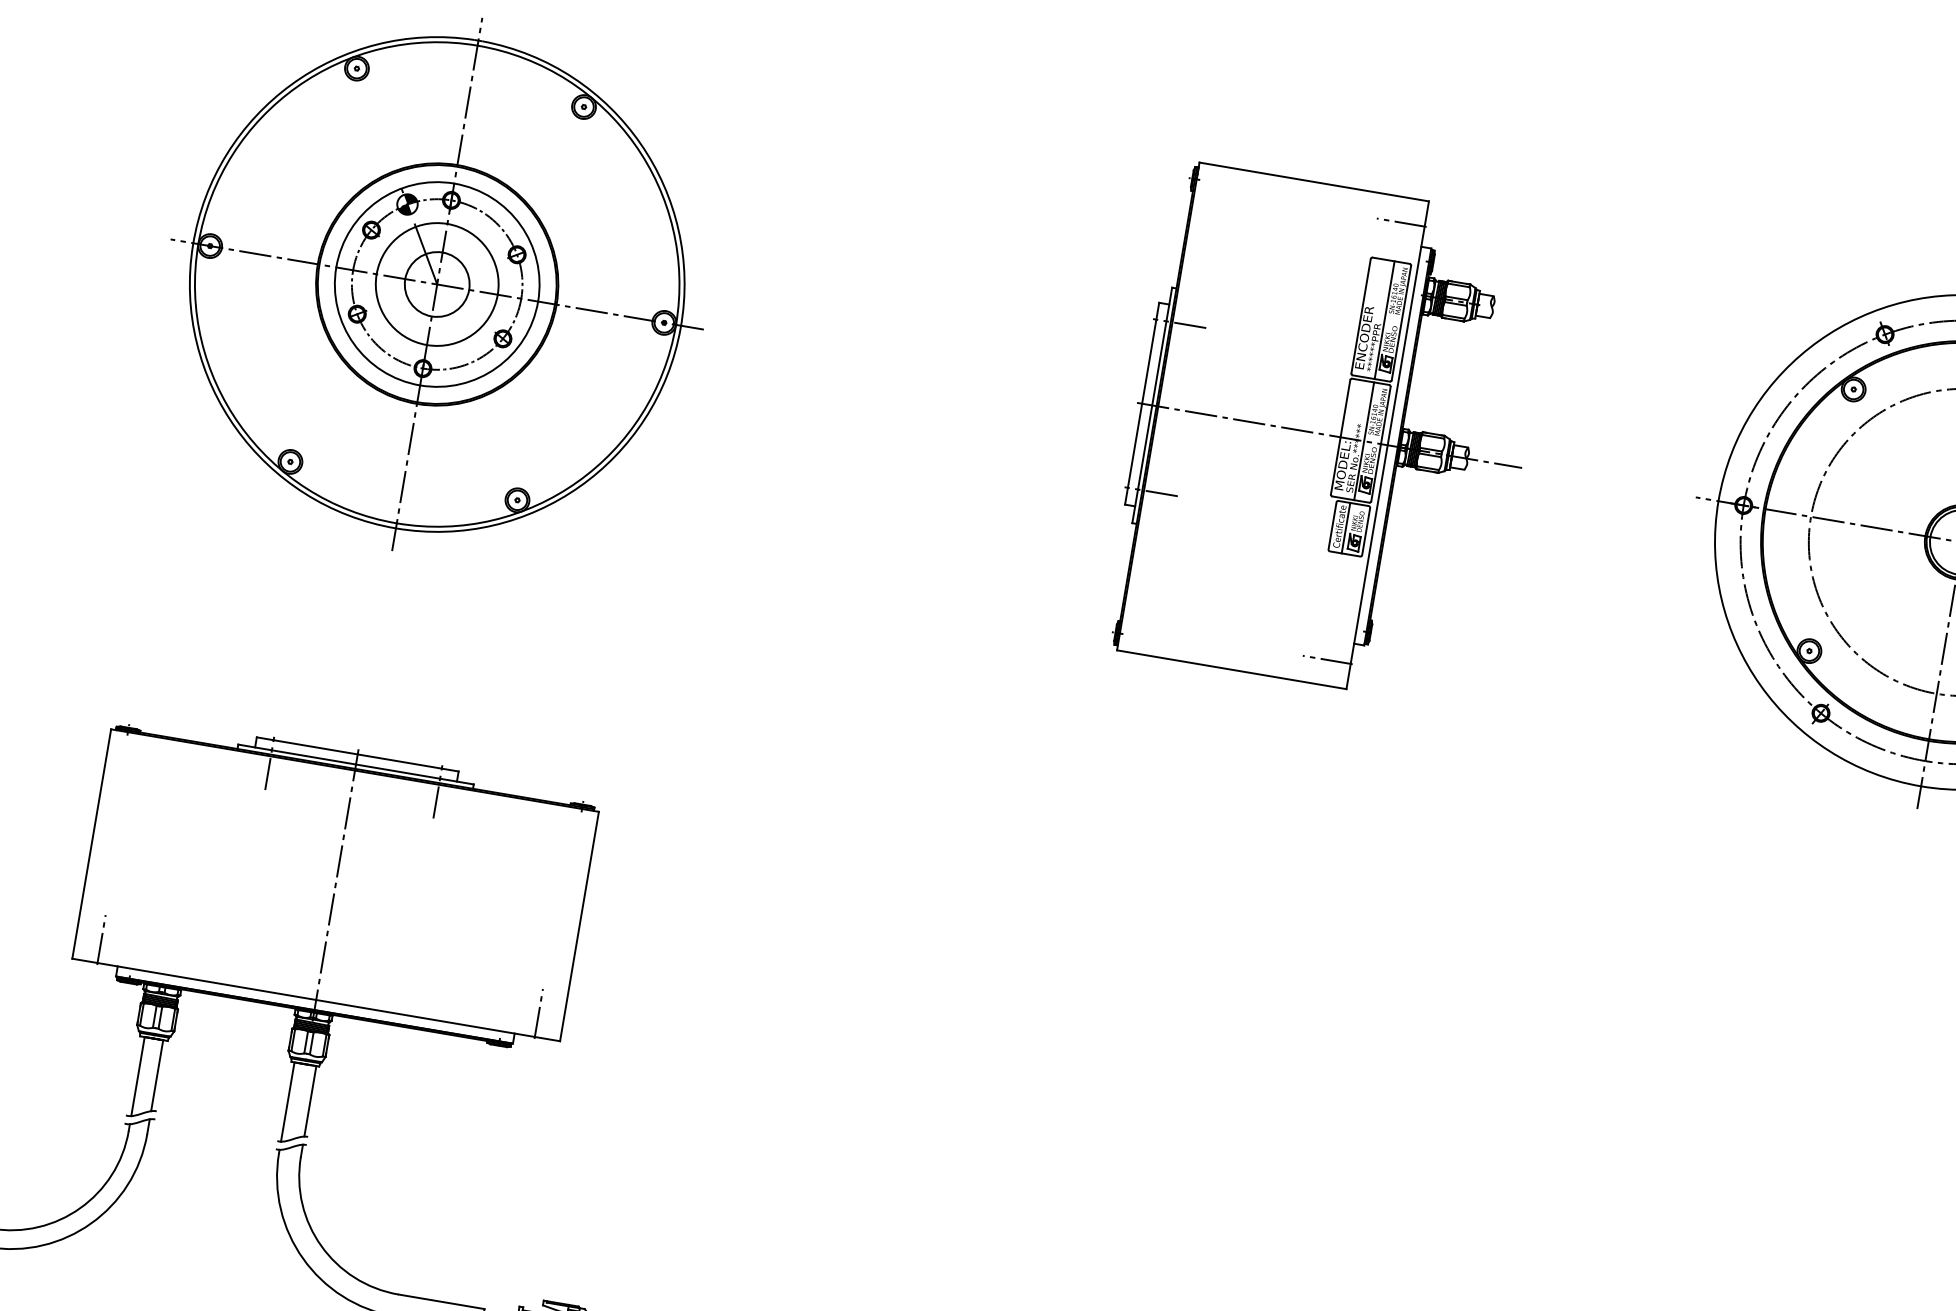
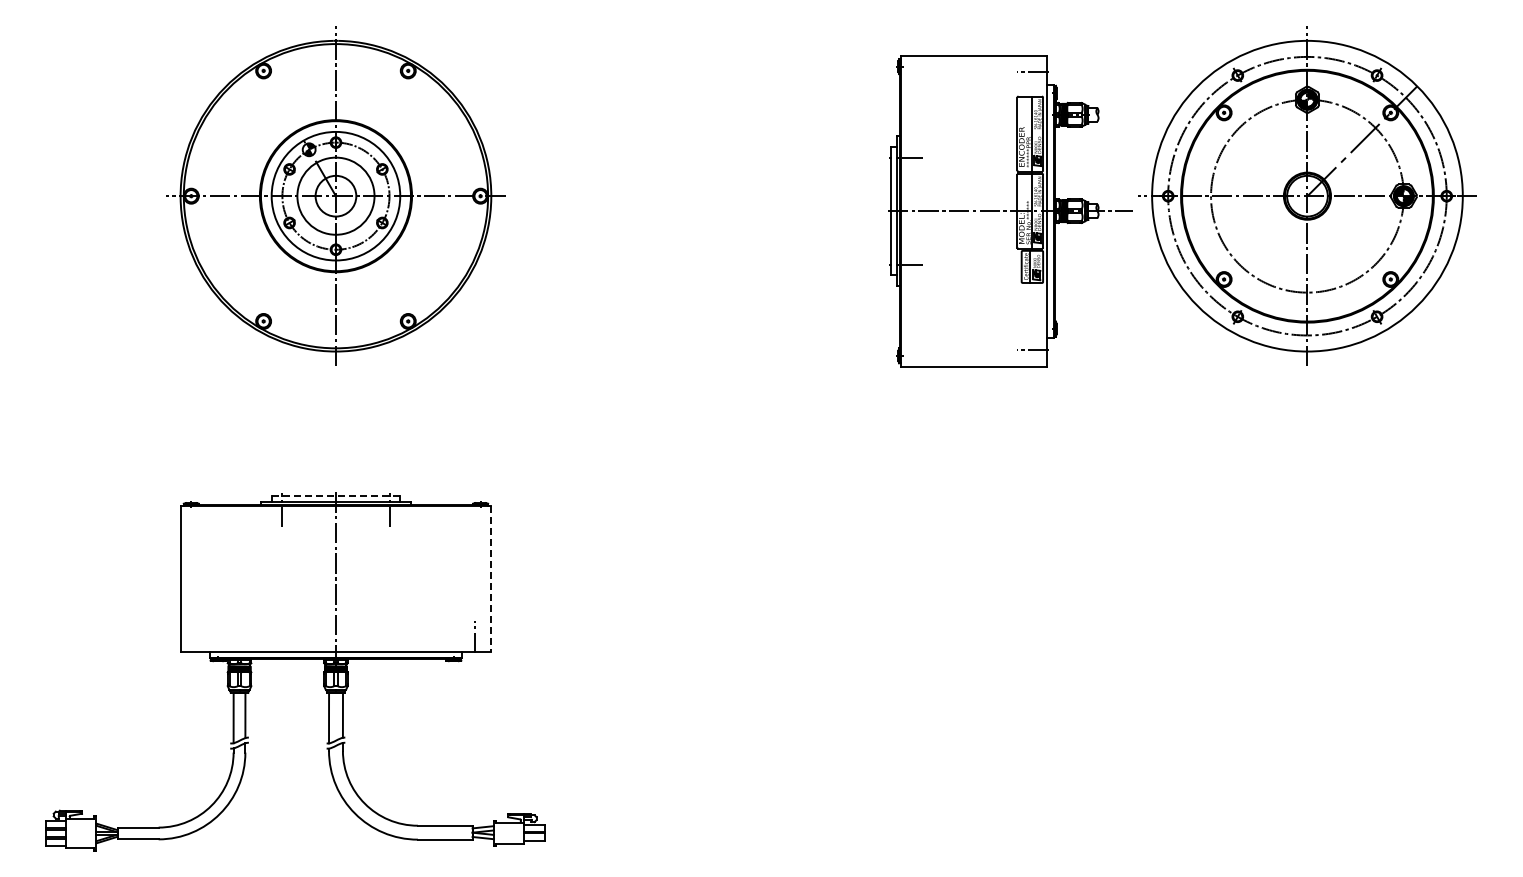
part: (1329, 435) -> (1010, 211), moved
line: (358, 754) -> (336, 495), solid -> dashed
line: (579, 927) -> (491, 579), solid -> dashed
line: (101, 940) -> (196, 637), removed

